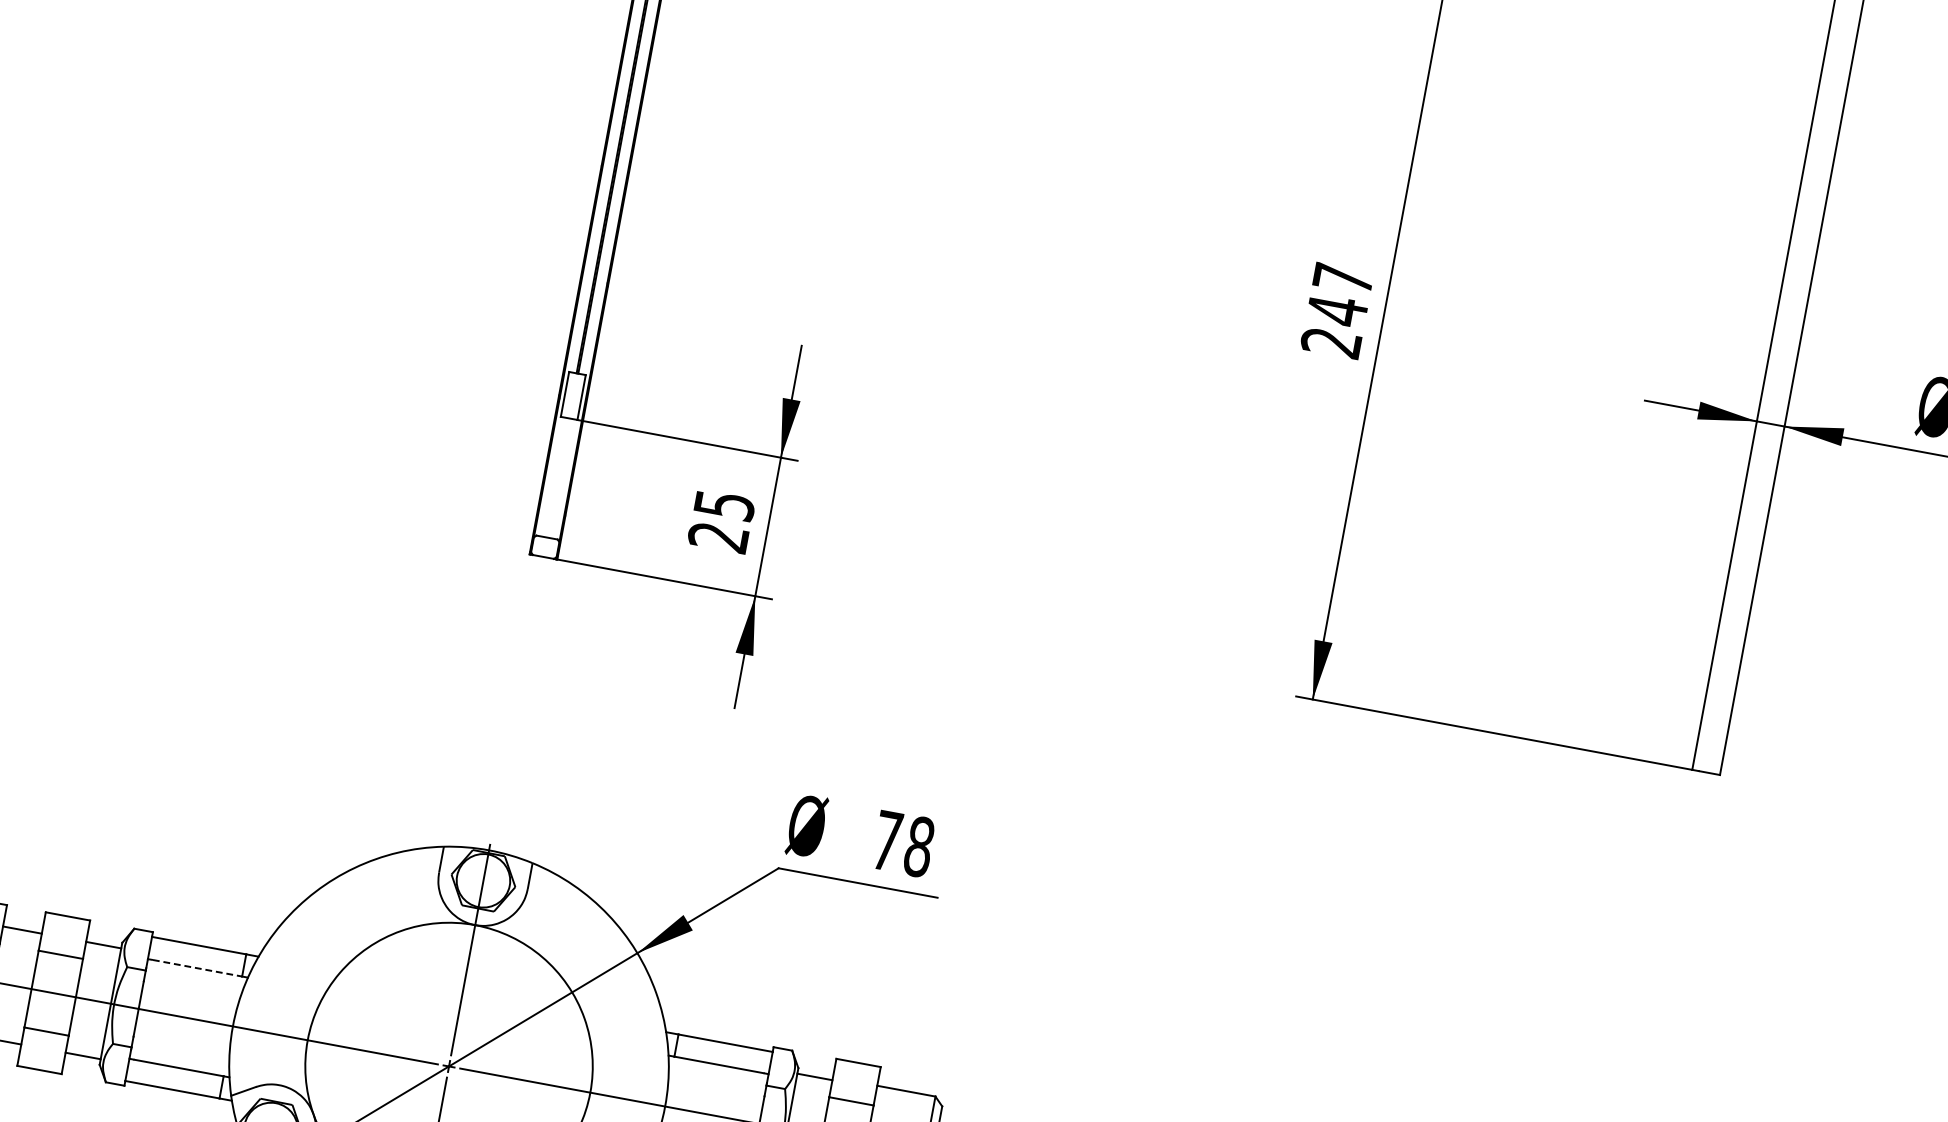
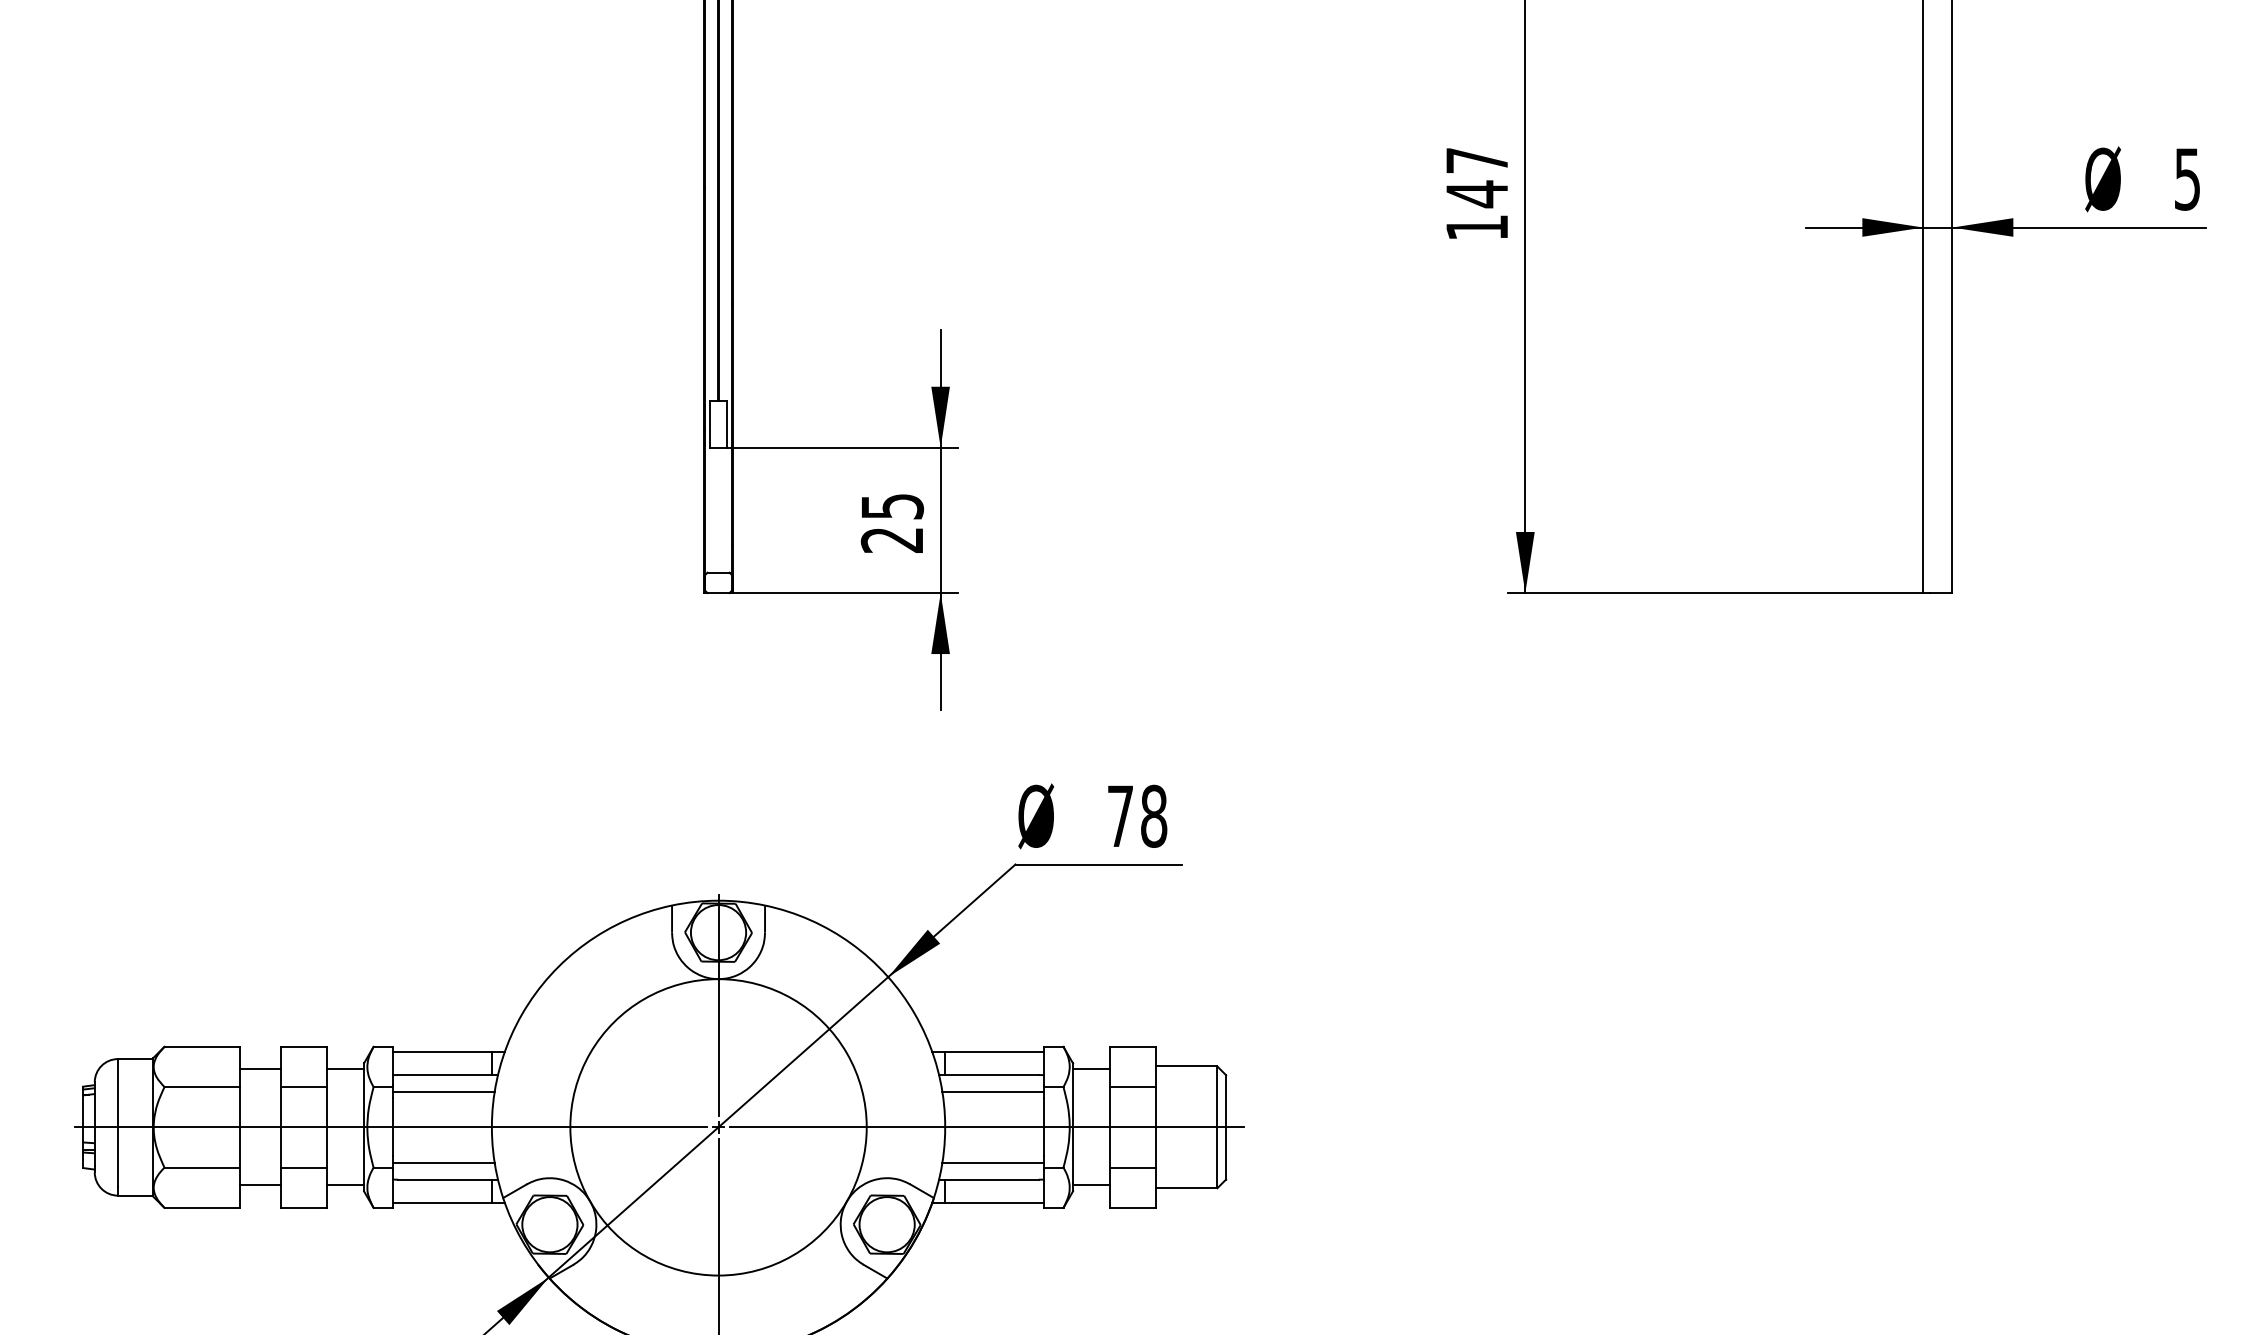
text: (1330, 342) -> (1476, 227), 247 -> 147
line: (197, 968) -> (445, 1075), dashed -> solid
line: (192, 984) -> (443, 1092), added
line: (180, 1051) -> (443, 1162), added
line: (717, 1081) -> (993, 1092), added

